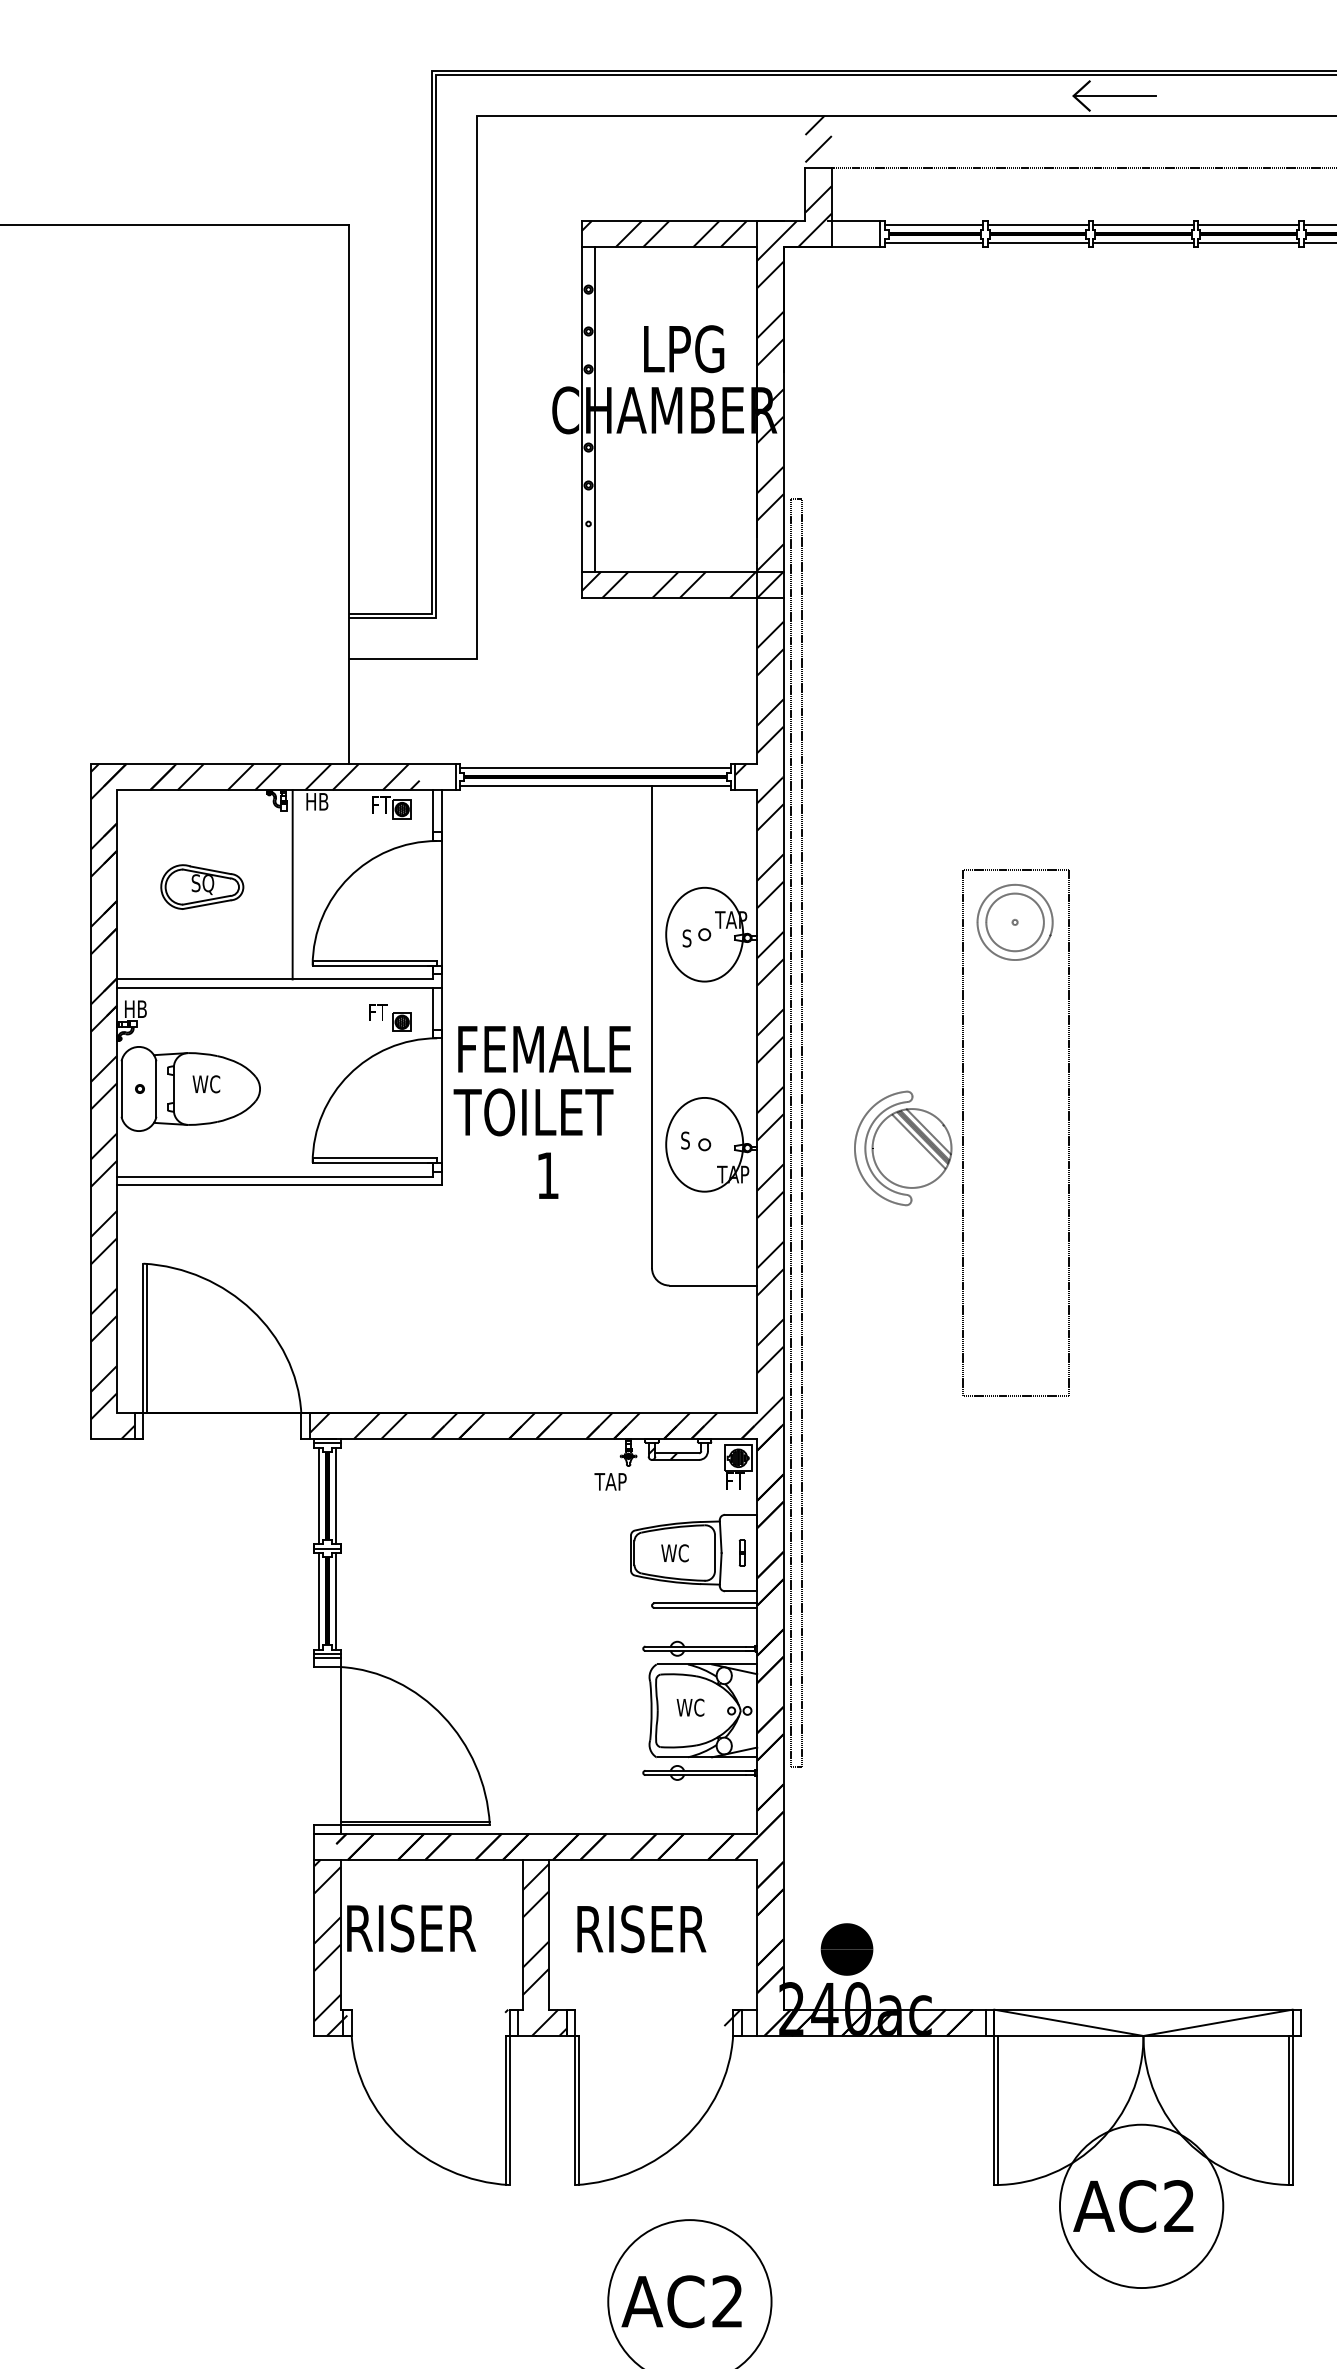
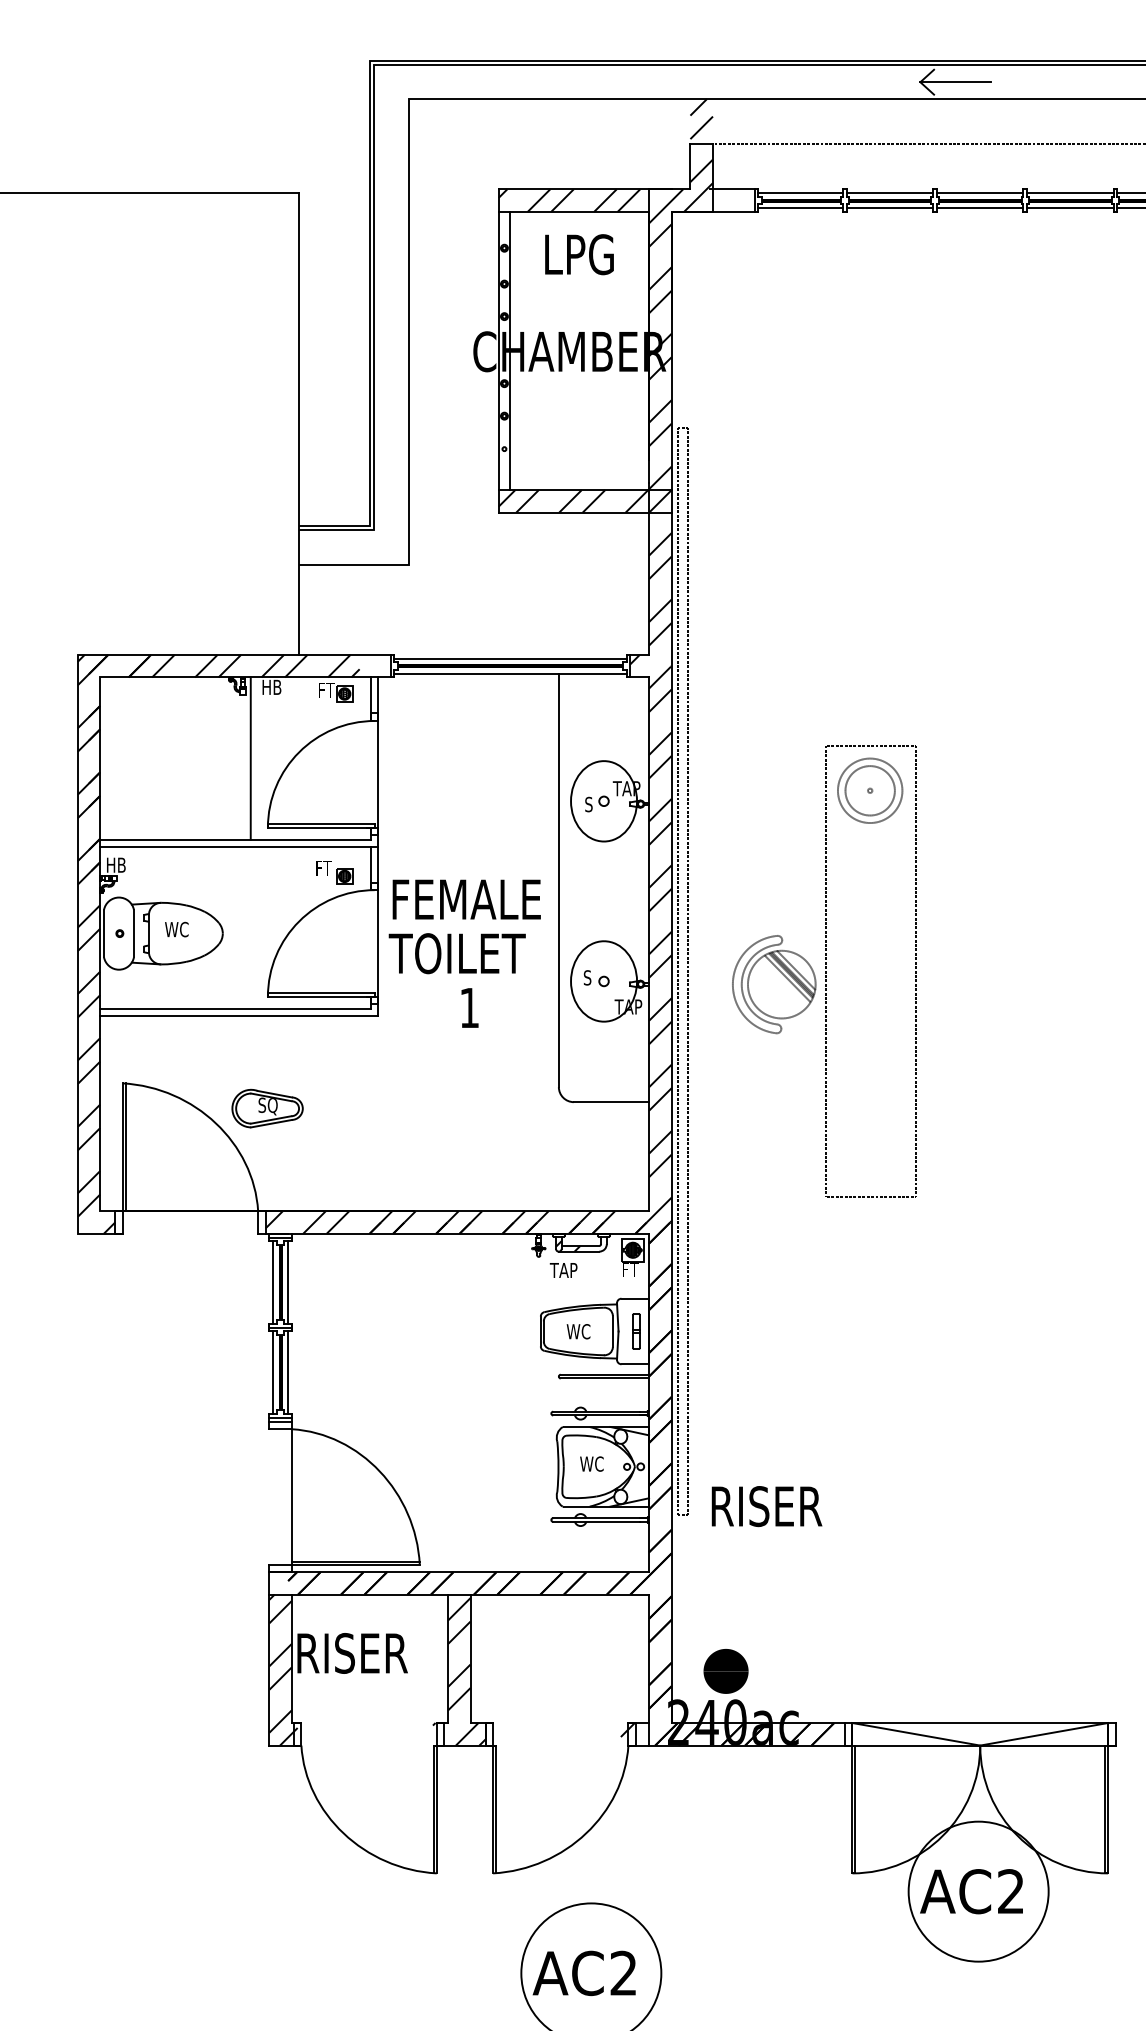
text: (684, 349) -> (579, 254), moved
part: (202, 886) -> (267, 1108), moved
text: (610, 1481) -> (563, 1270), moved
part: (741, 1552) -> (635, 1331), size x1.6
text: (641, 1929) -> (766, 1506), moved

